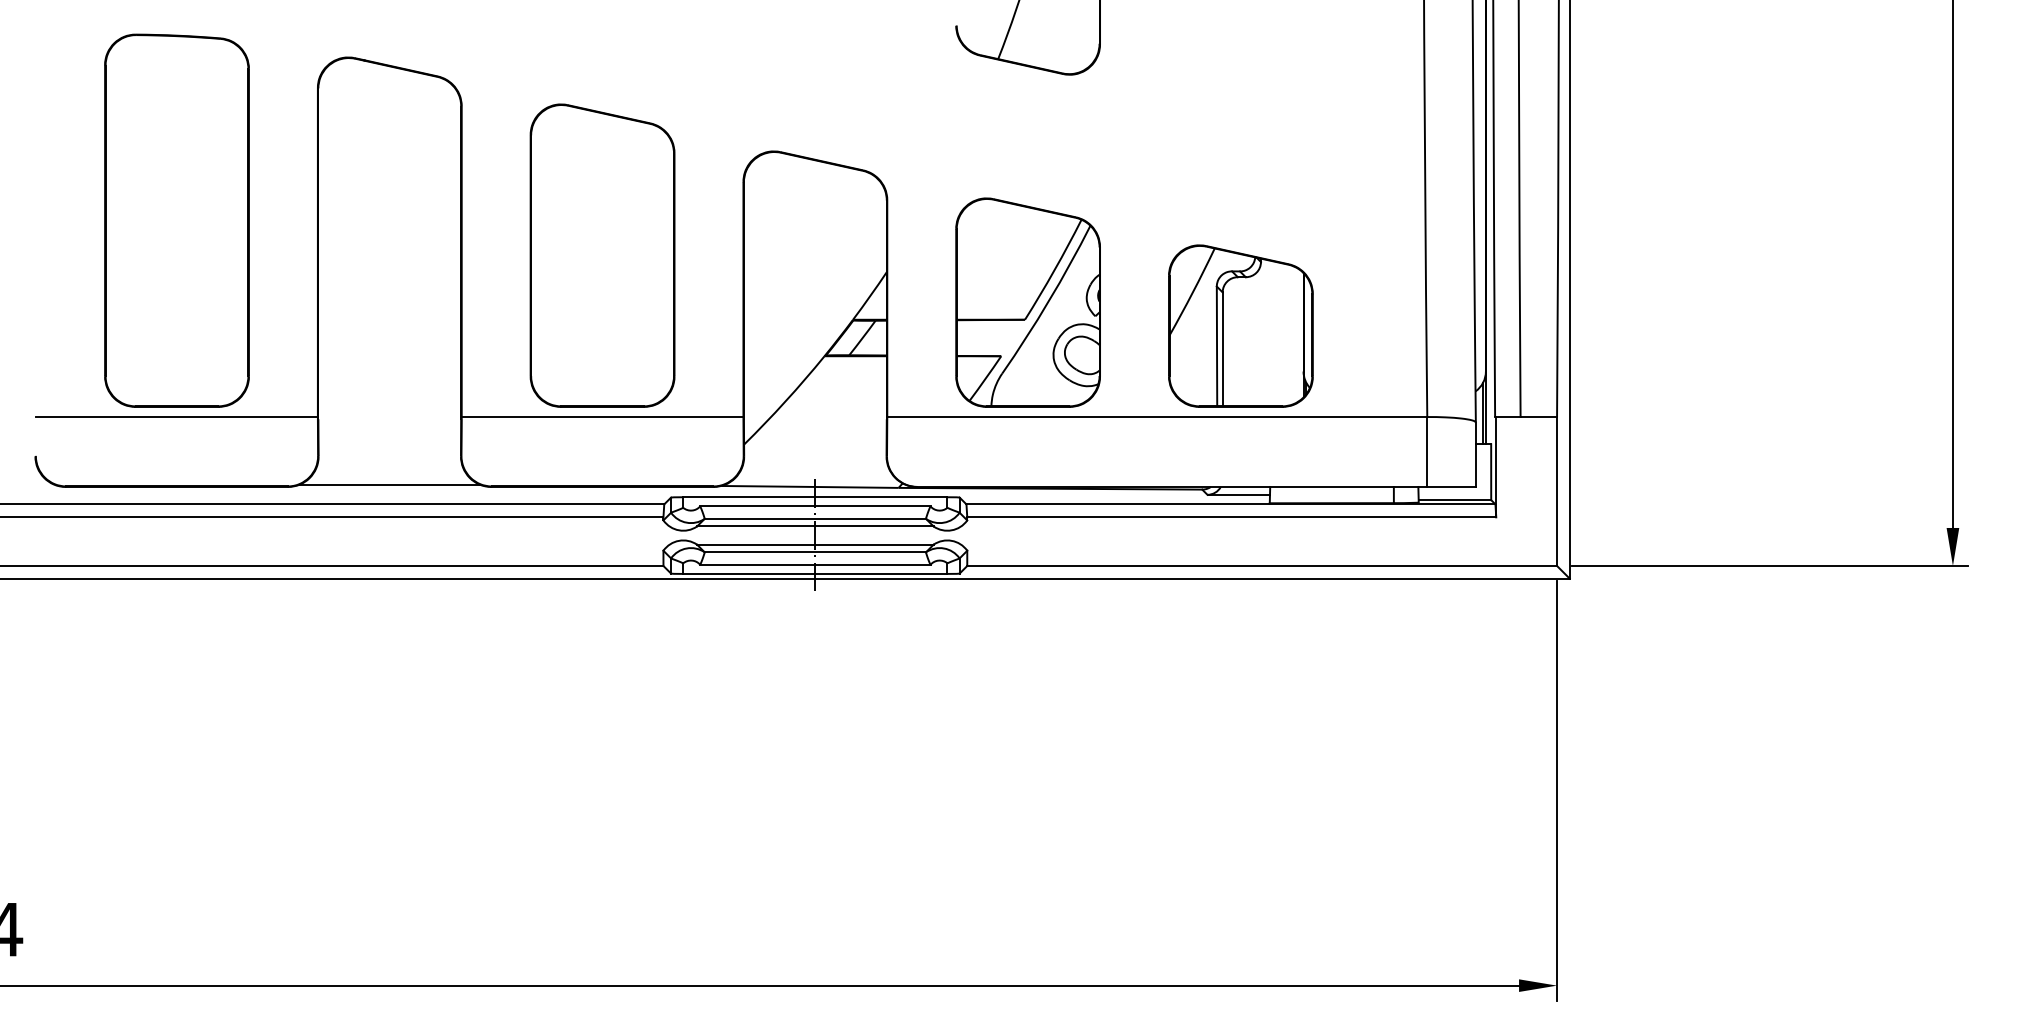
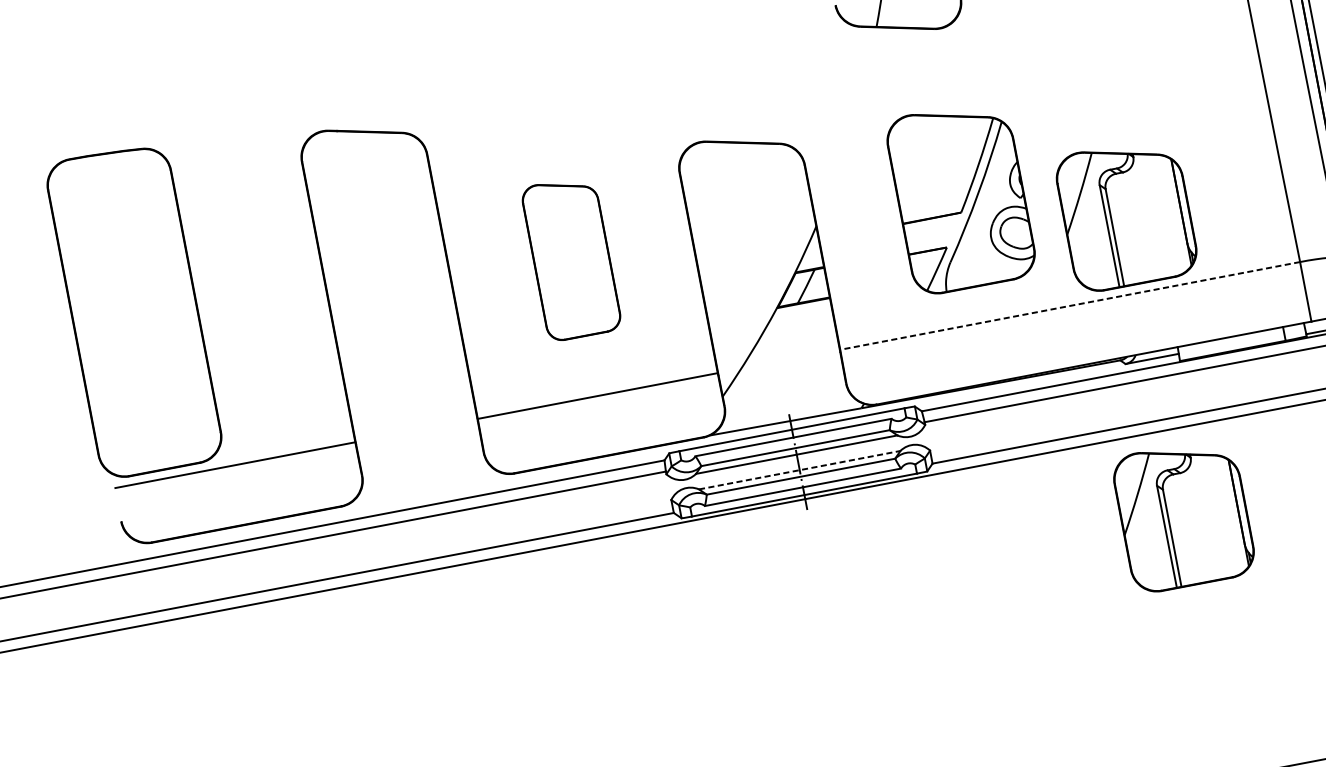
part: (176, 220) -> (134, 311), moved
part: (602, 255) -> (571, 258), size x0.6
part: (1027, 302) -> (960, 197), moved
line: (1157, 417) -> (1070, 306), solid -> dashed
line: (389, 485) -> (427, 488), removed
line: (815, 544) -> (799, 469), solid -> dashed
part: (1240, 678) -> (1183, 515), added

